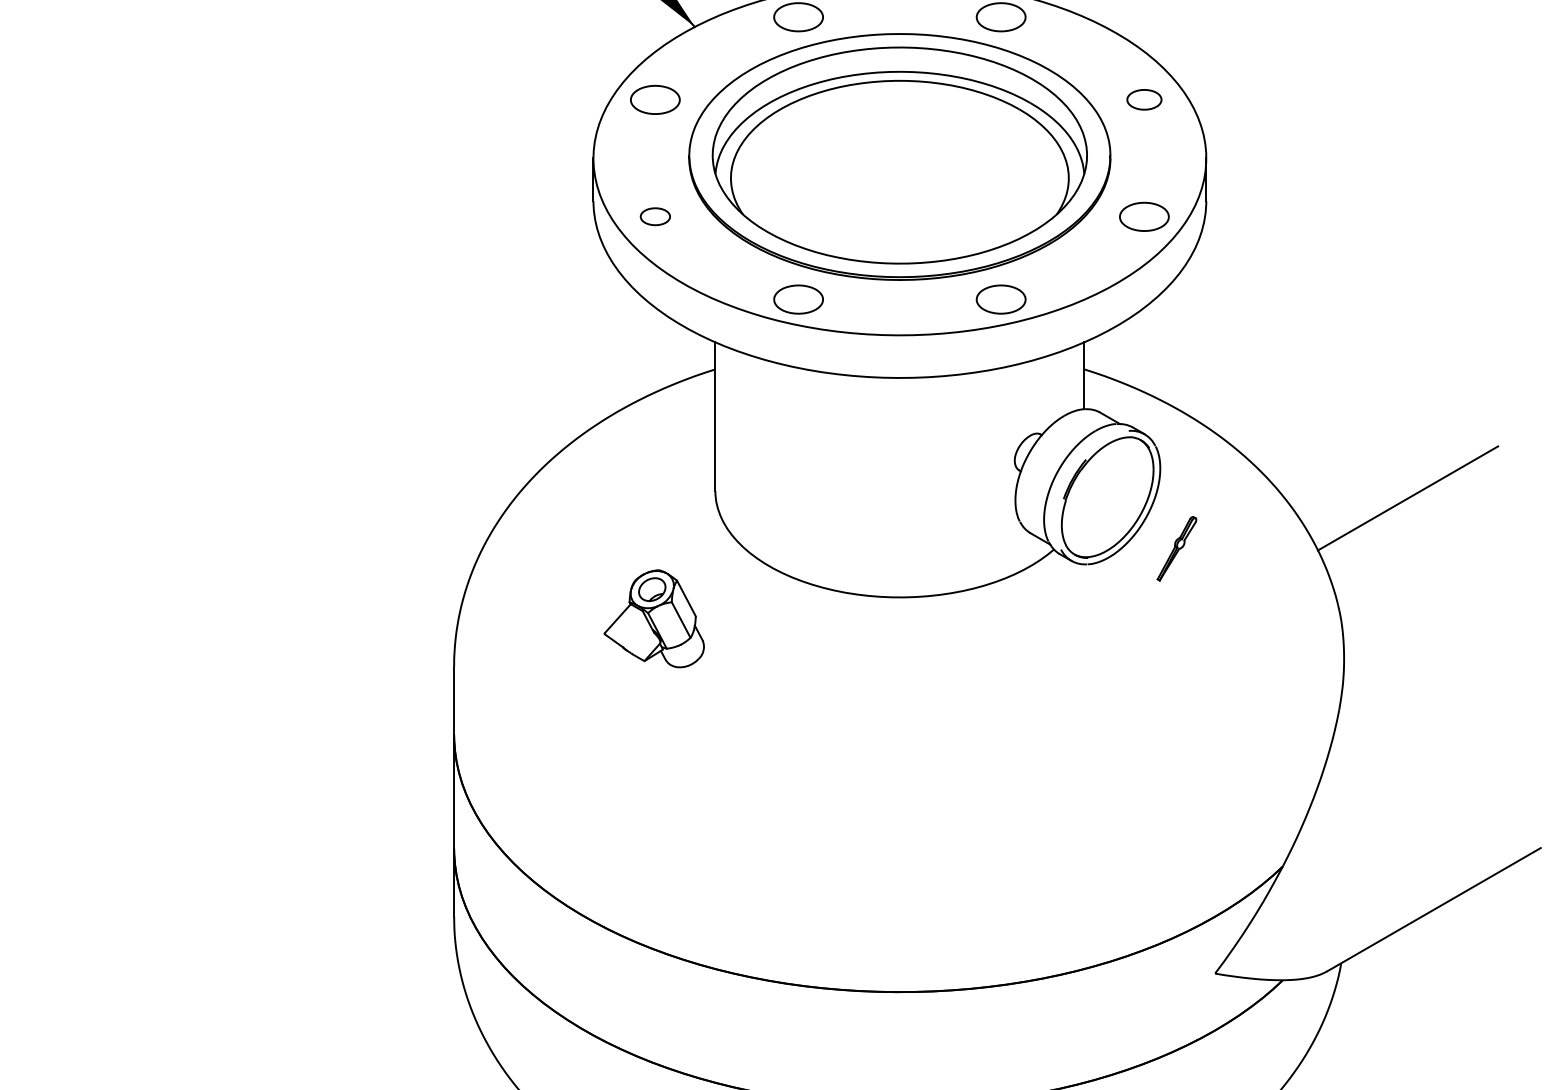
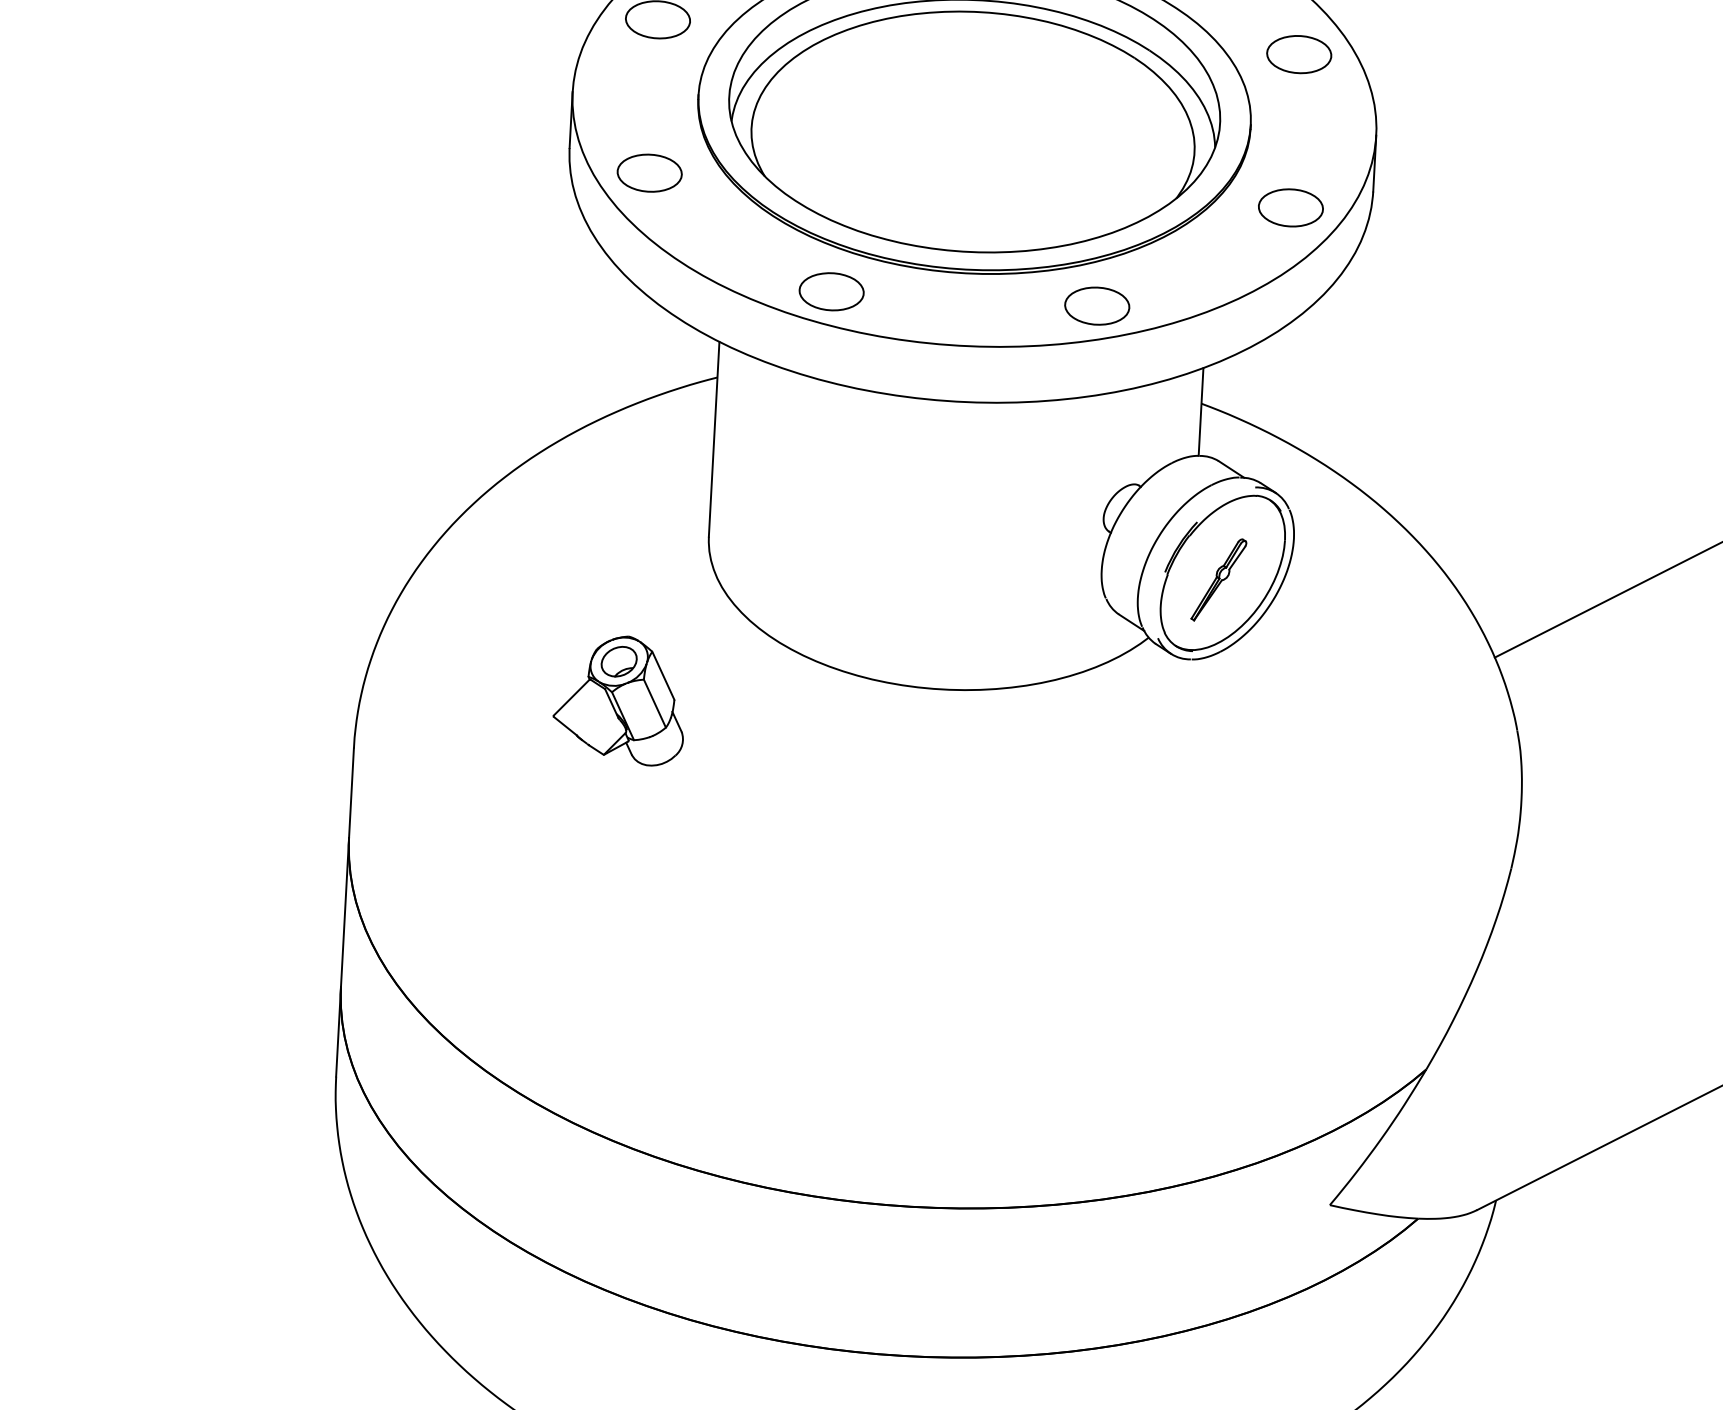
part: (1144, 99) -> (1299, 54), size x1.43
part: (655, 216) -> (649, 172), size x1.67
part: (1176, 548) -> (1218, 579), moved

